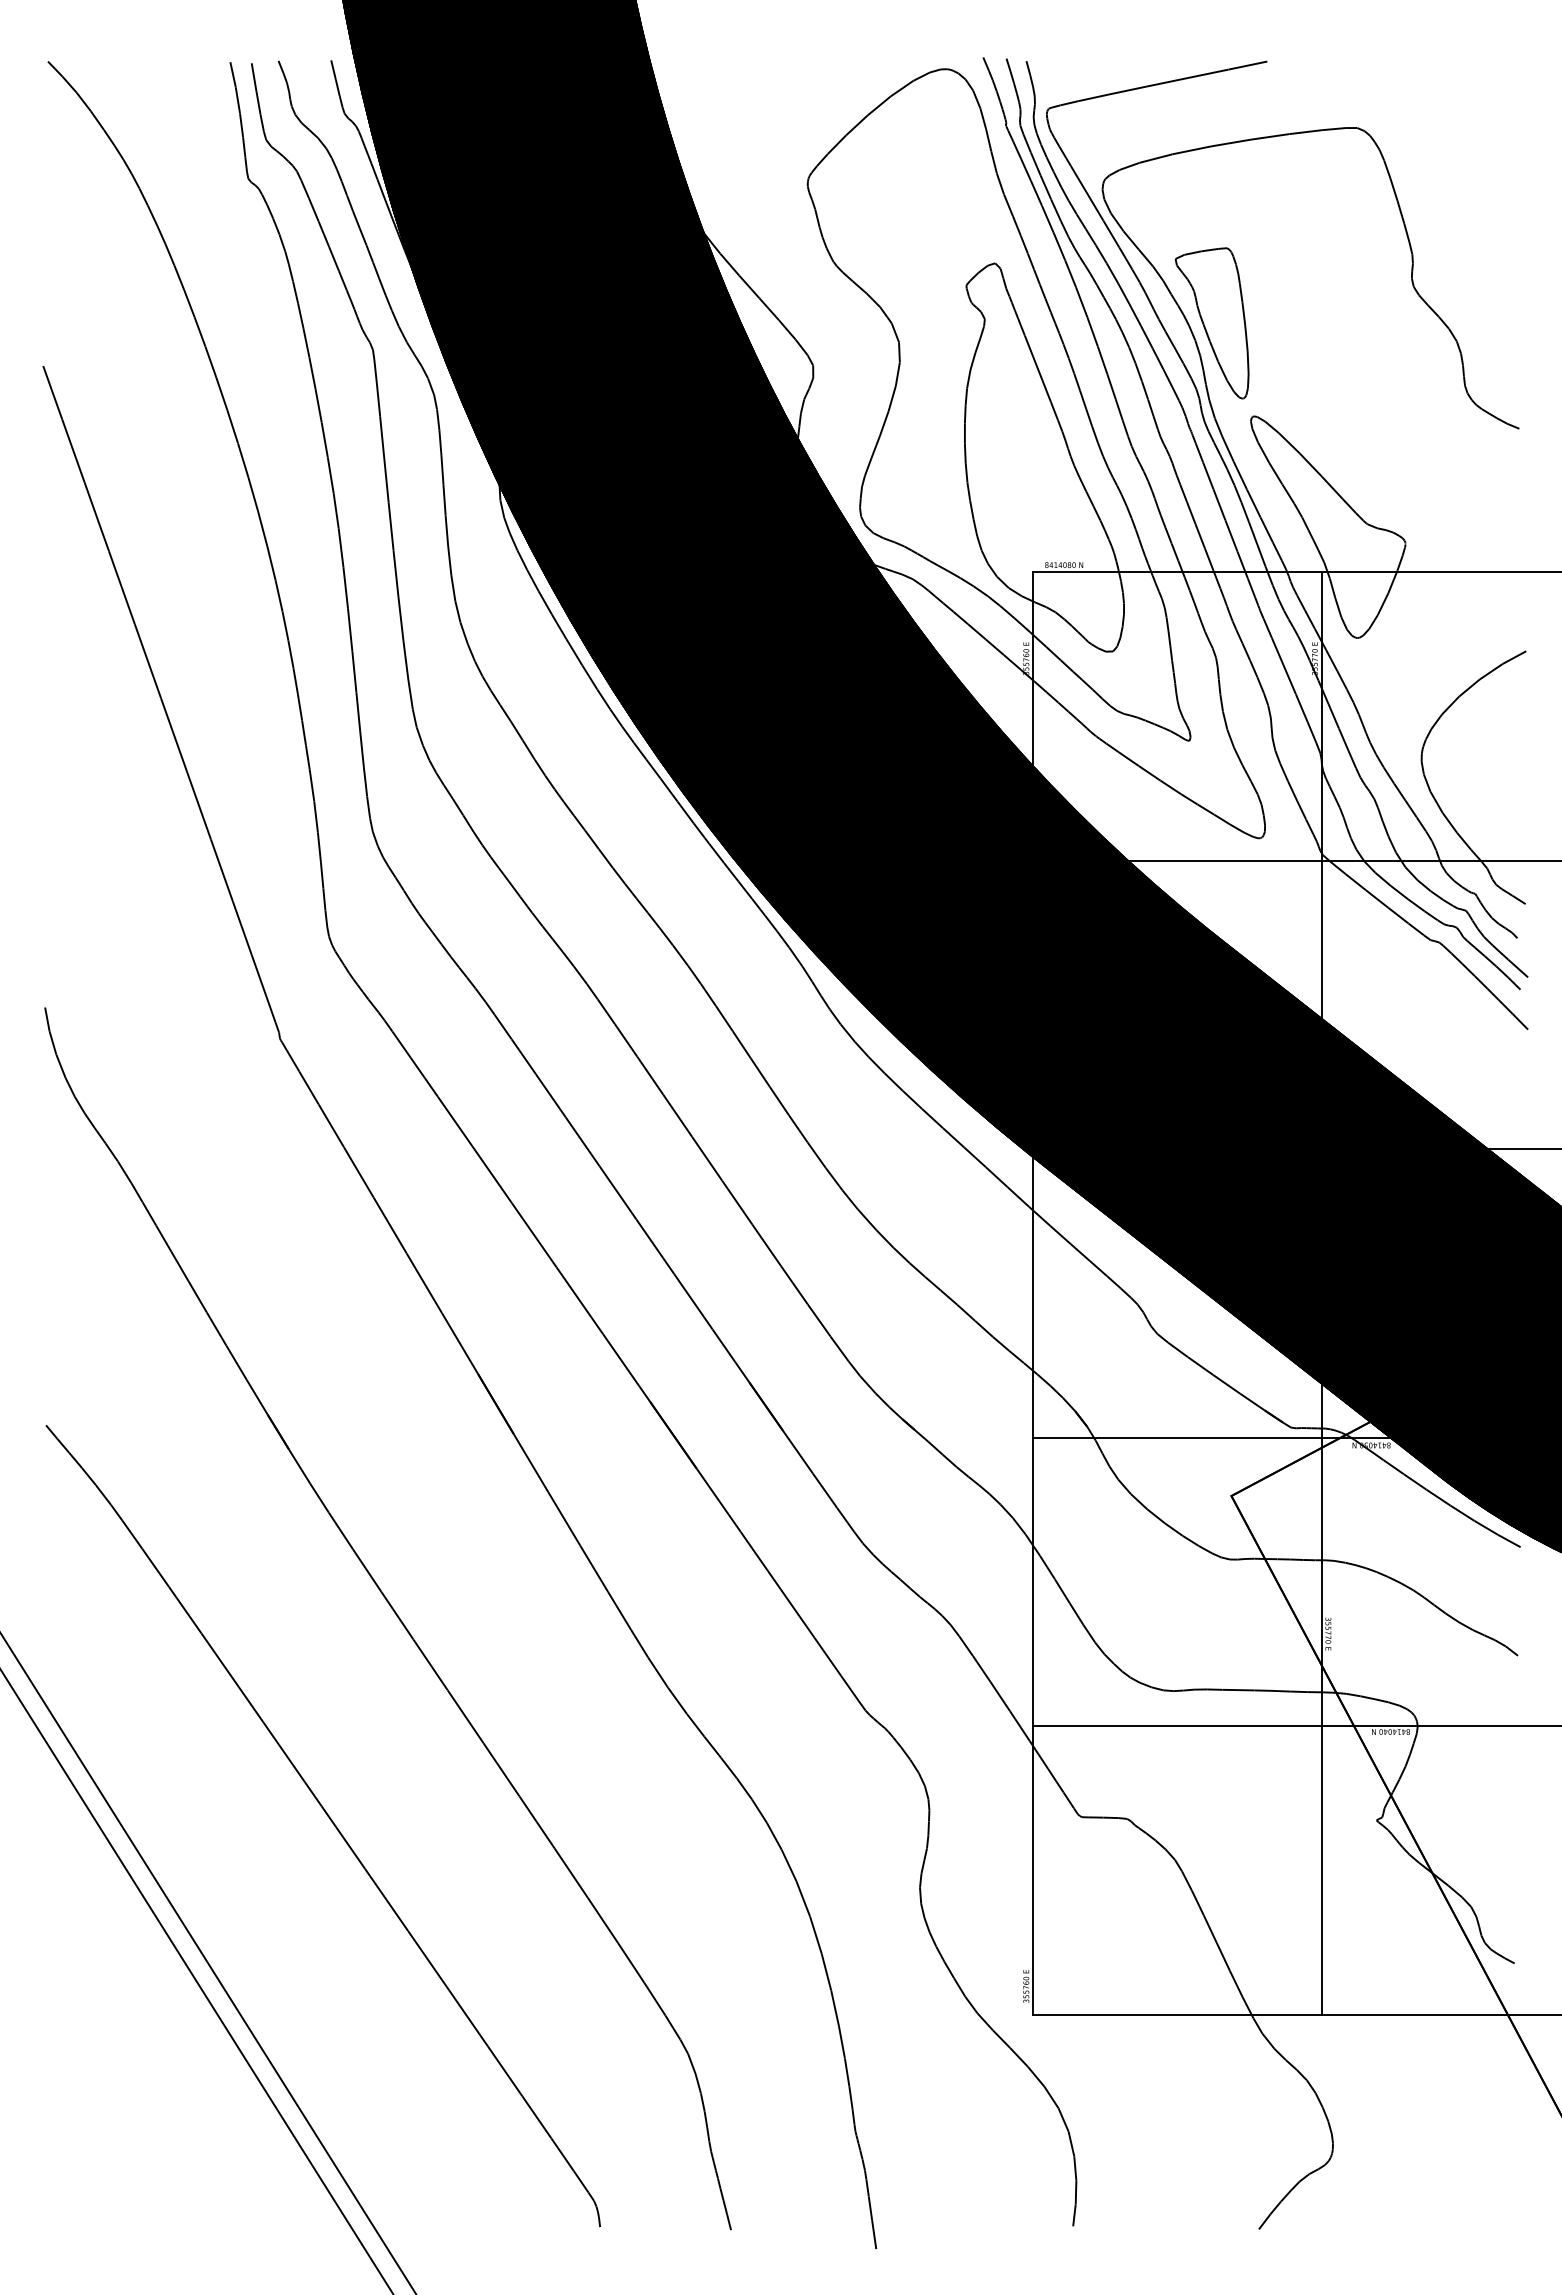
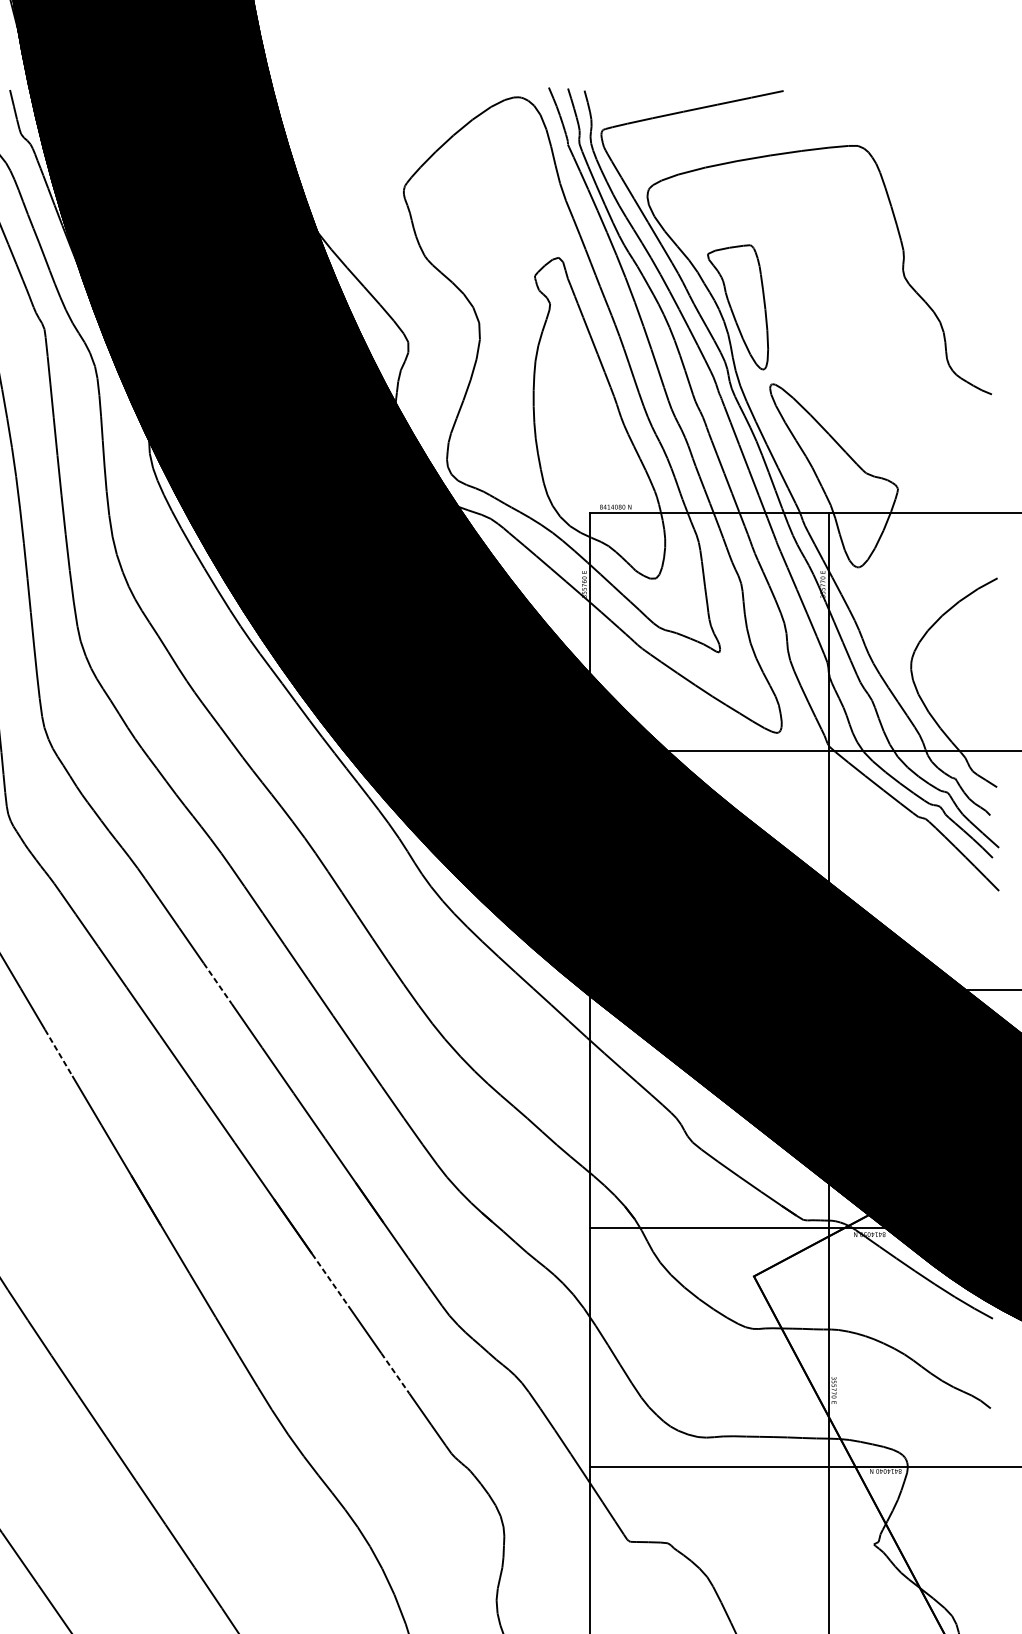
line: (582, 1141) -> (217, 983), solid -> dashed
line: (390, 1225) -> (59, 1052), solid -> dashed
line: (719, 1500) -> (330, 1280), solid -> dashed
line: (797, 1613) -> (395, 1373), solid -> dashed

